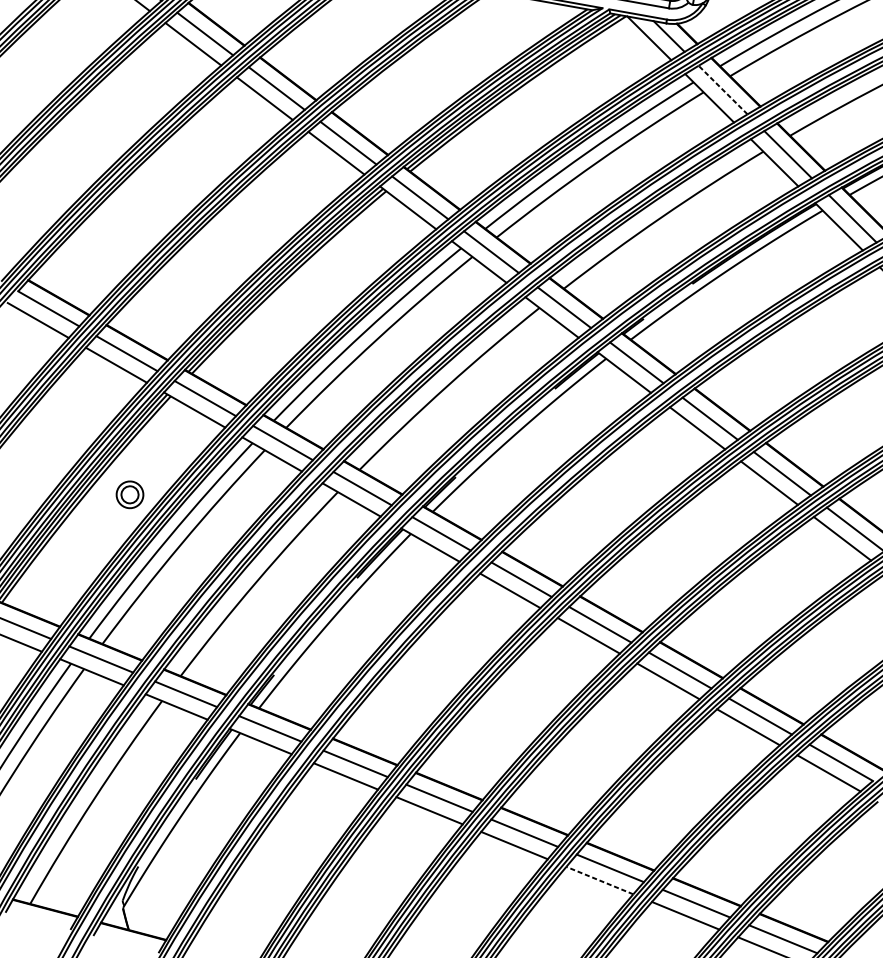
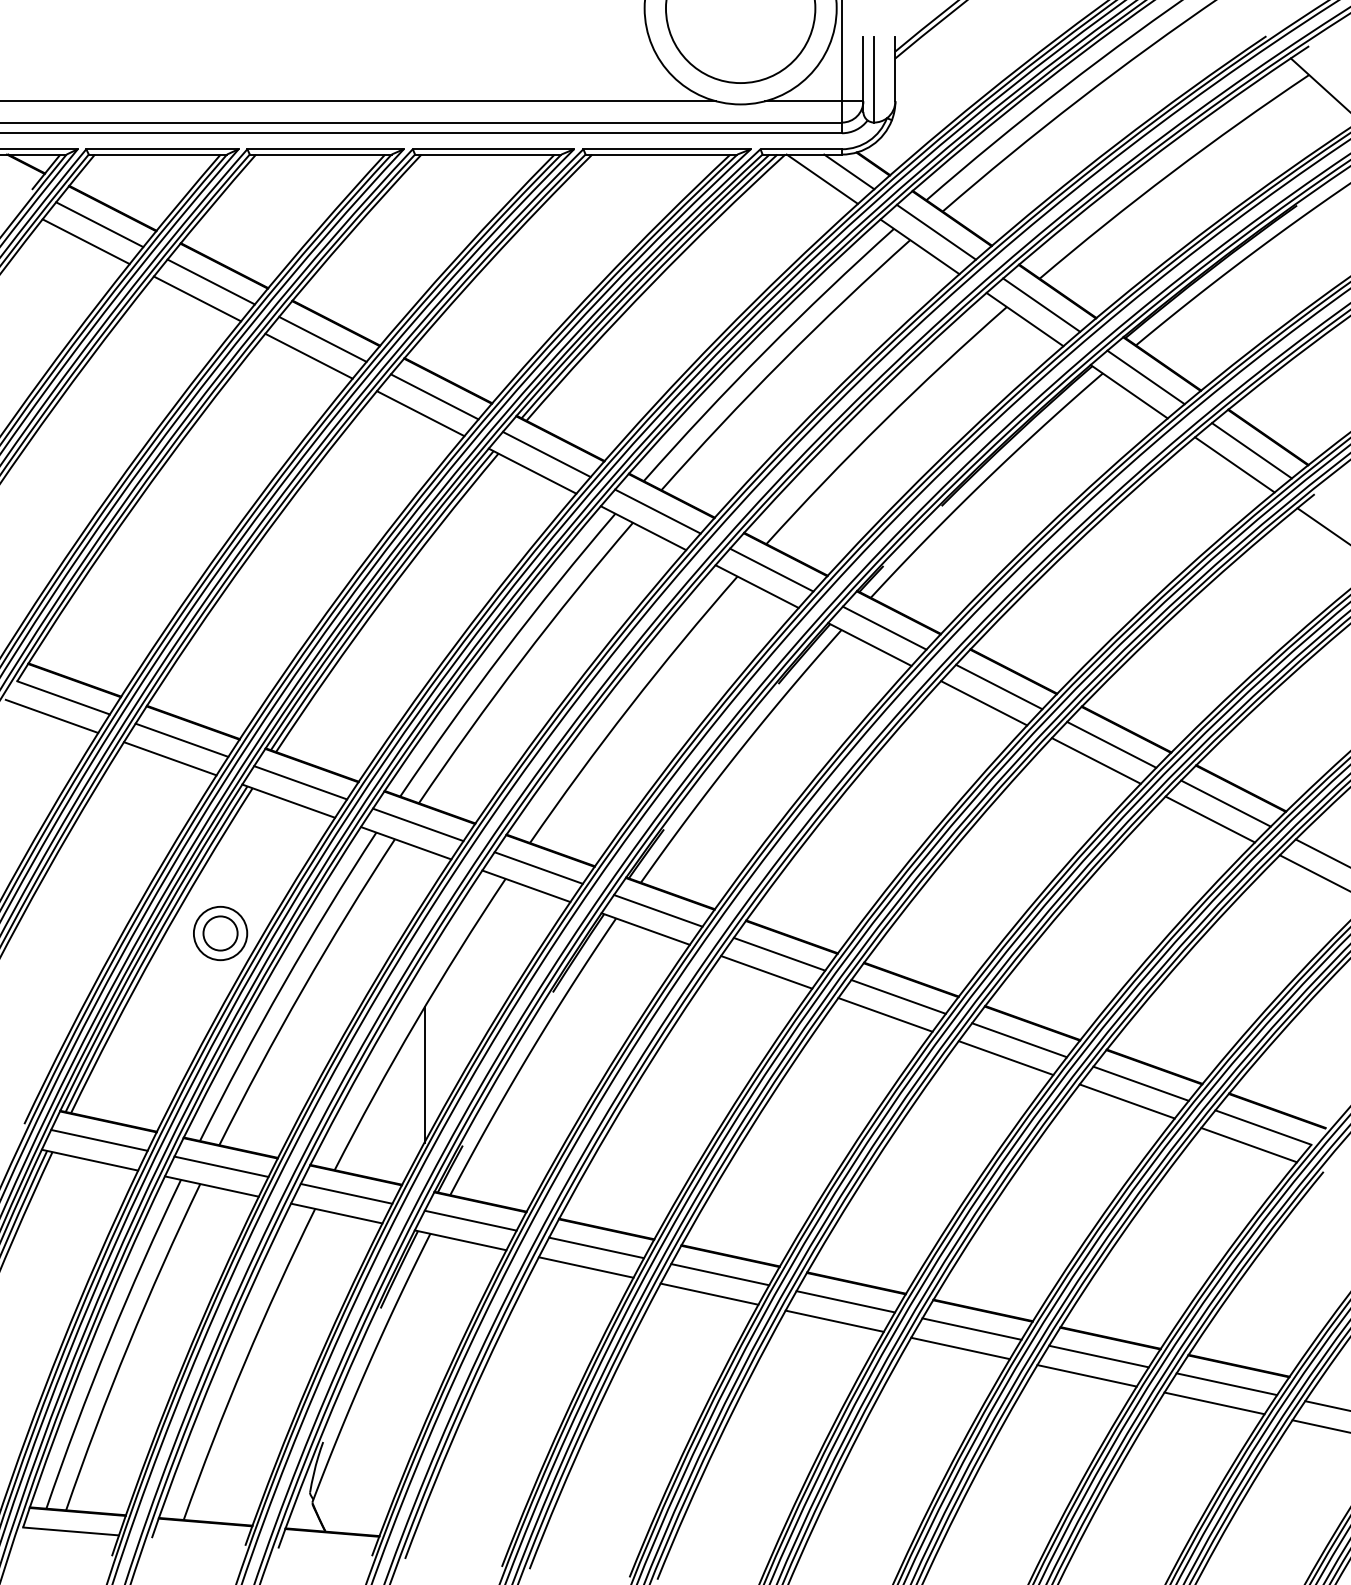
line: (723, 90) -> (936, 232), dashed -> solid
part: (129, 494) -> (220, 933), size x1.43
line: (256, 619) -> (424, 1074), added
line: (599, 880) -> (960, 1348), dashed -> solid

